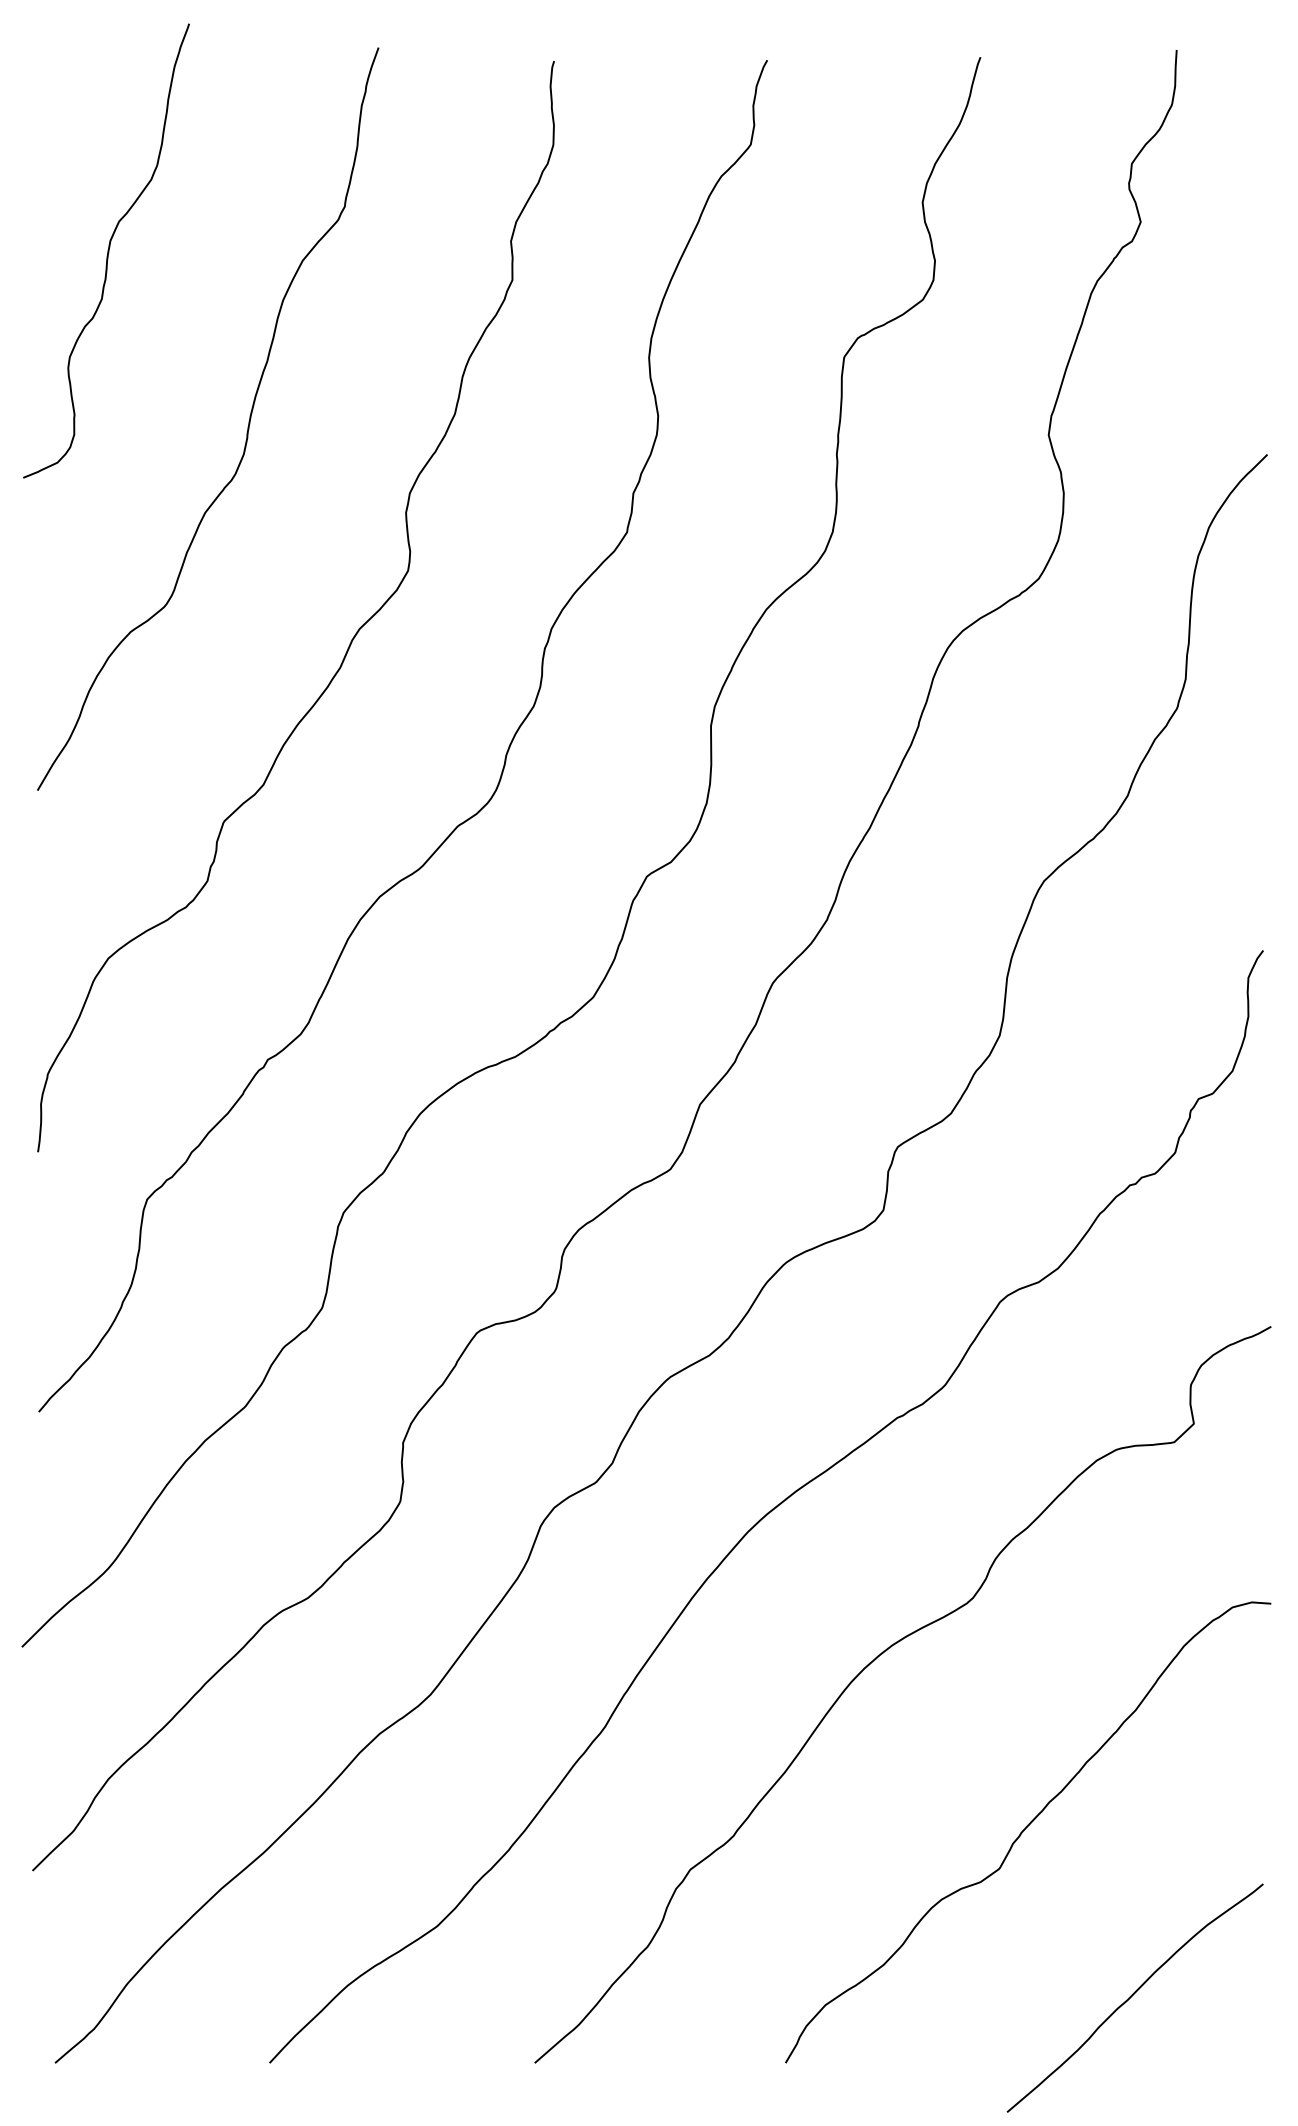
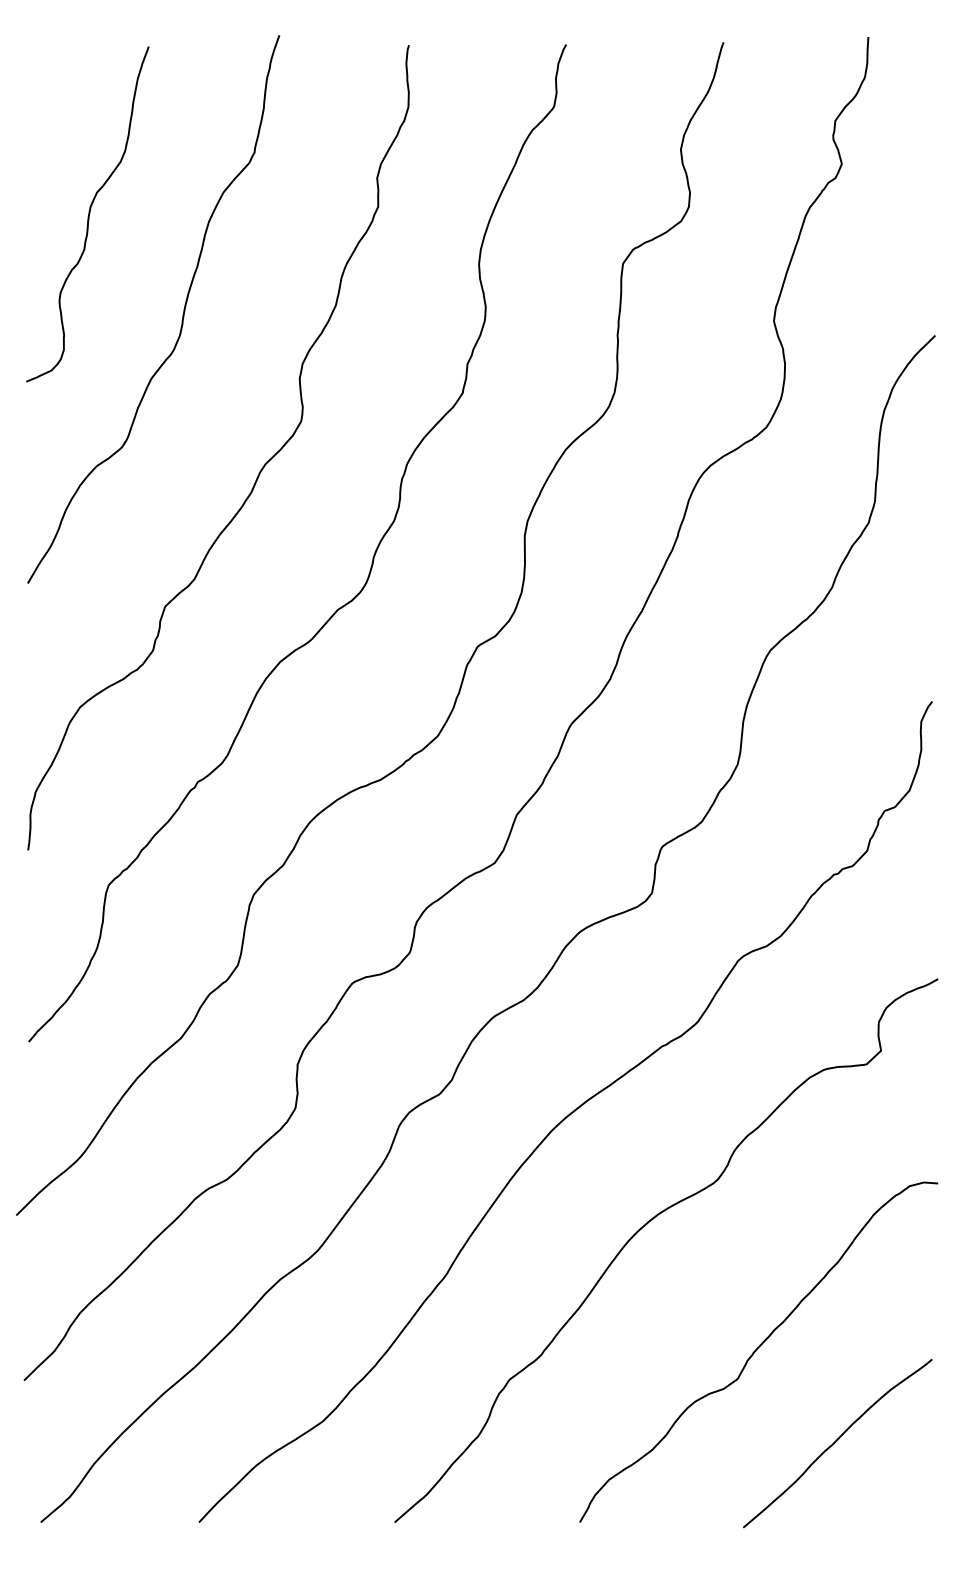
curve: (107, 251) -> (88, 214), moved
curve: (1133, 1996) -> (836, 1442), moved

